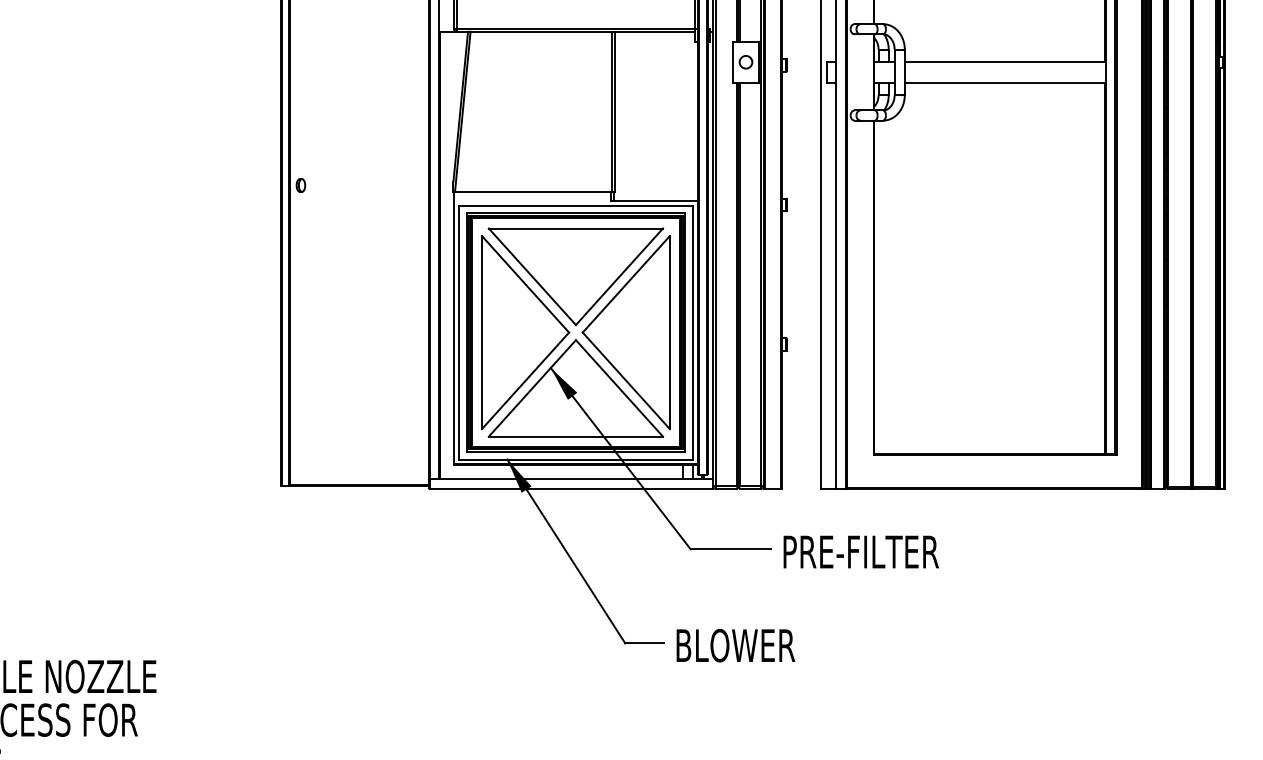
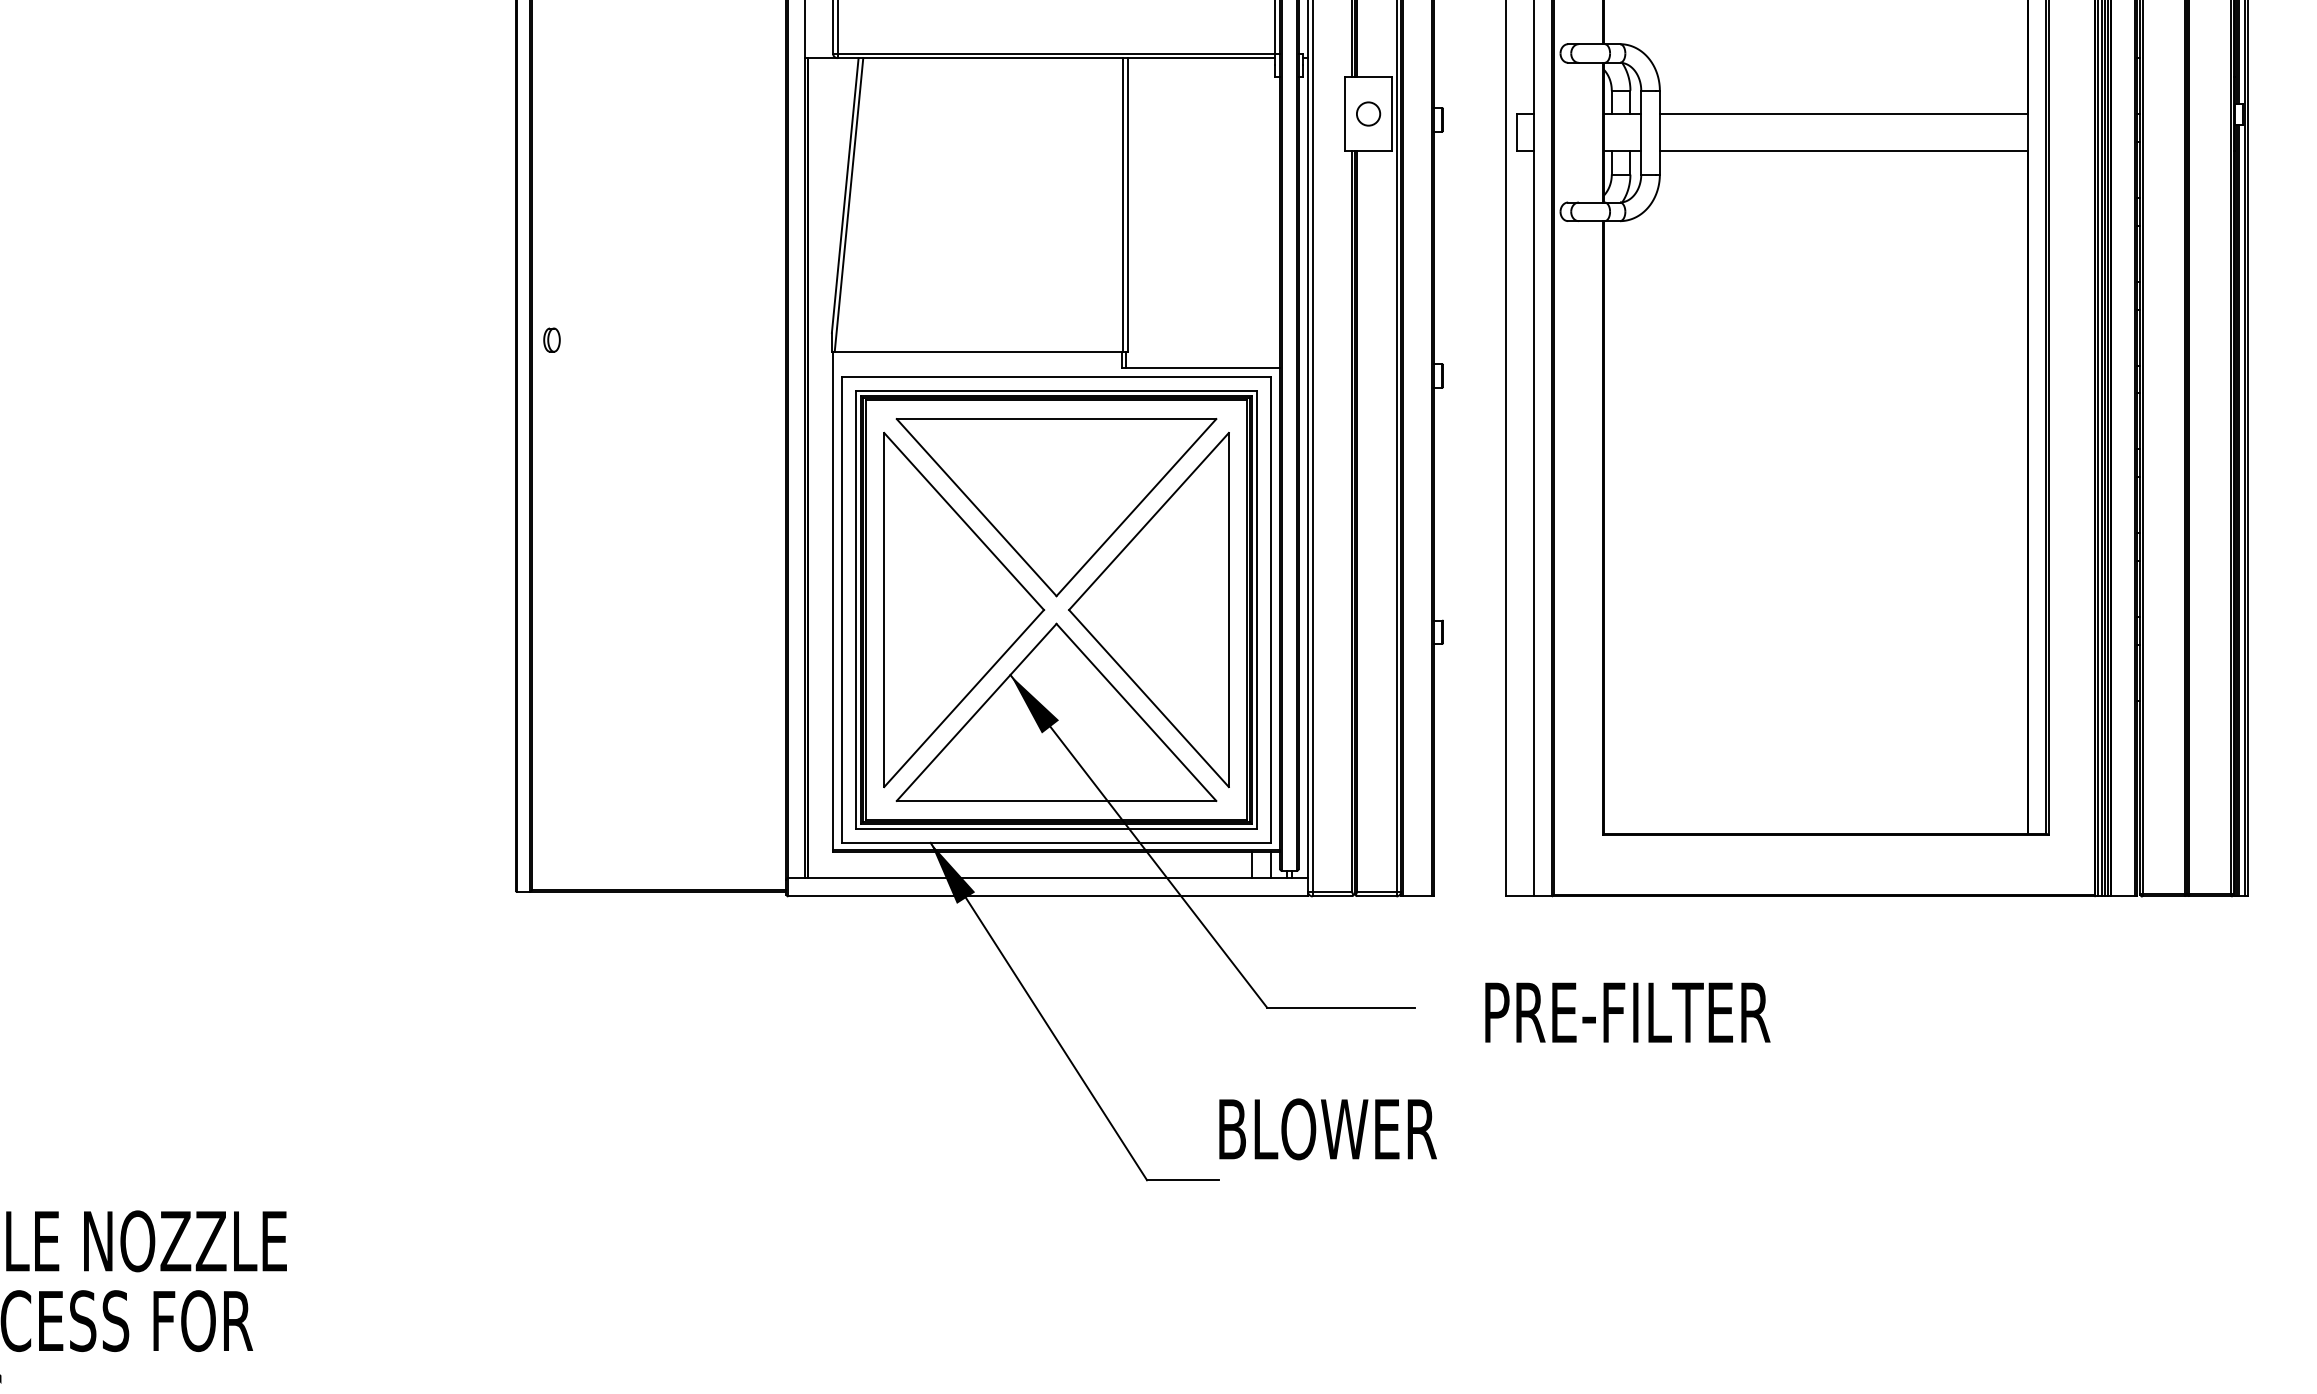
text: (860, 551) -> (1626, 1011), moved
text: (735, 645) -> (1327, 1129), moved

